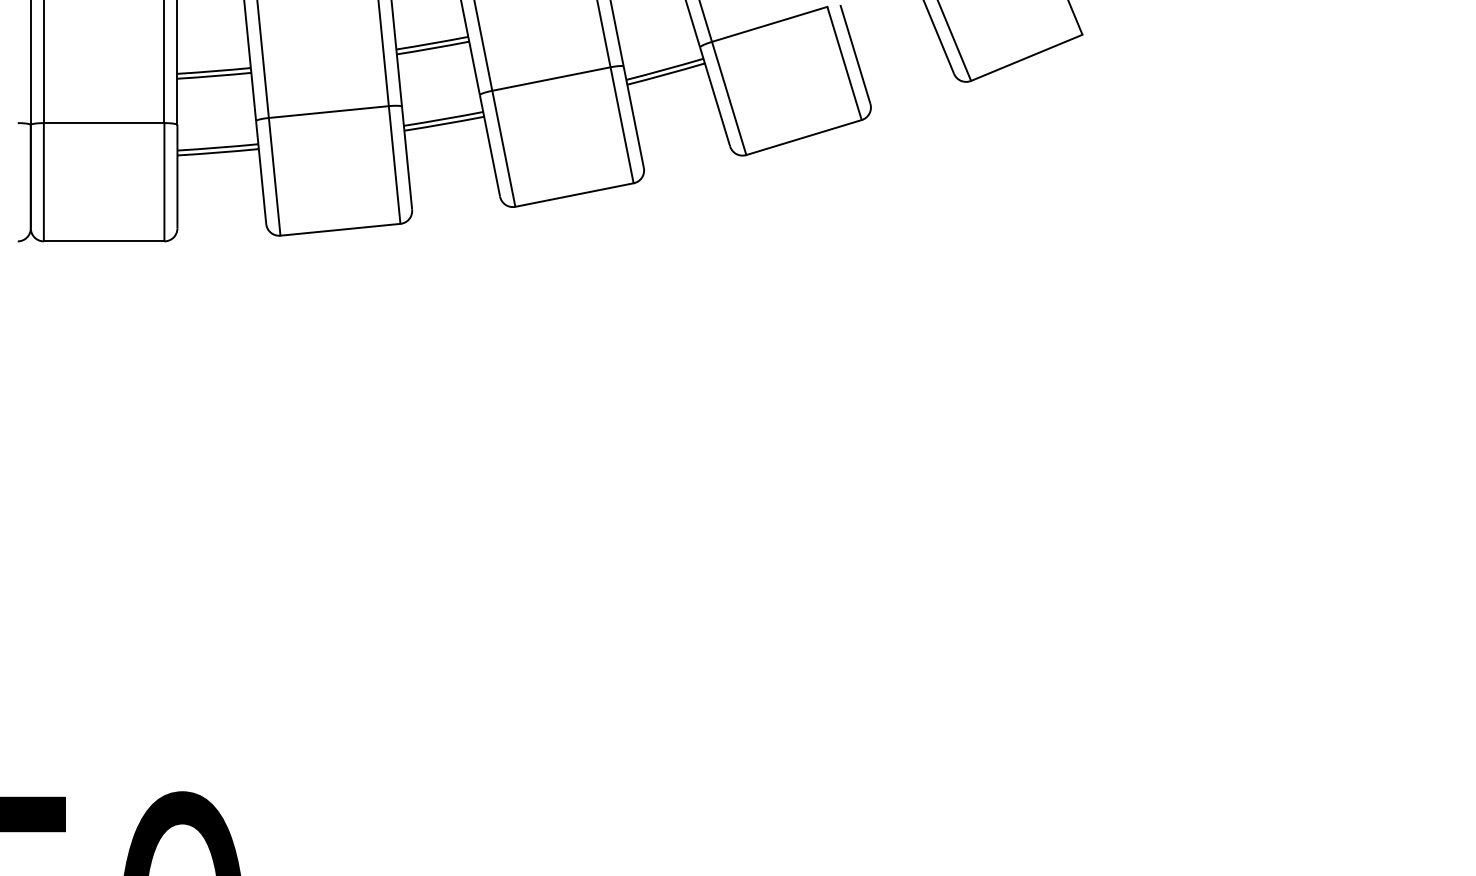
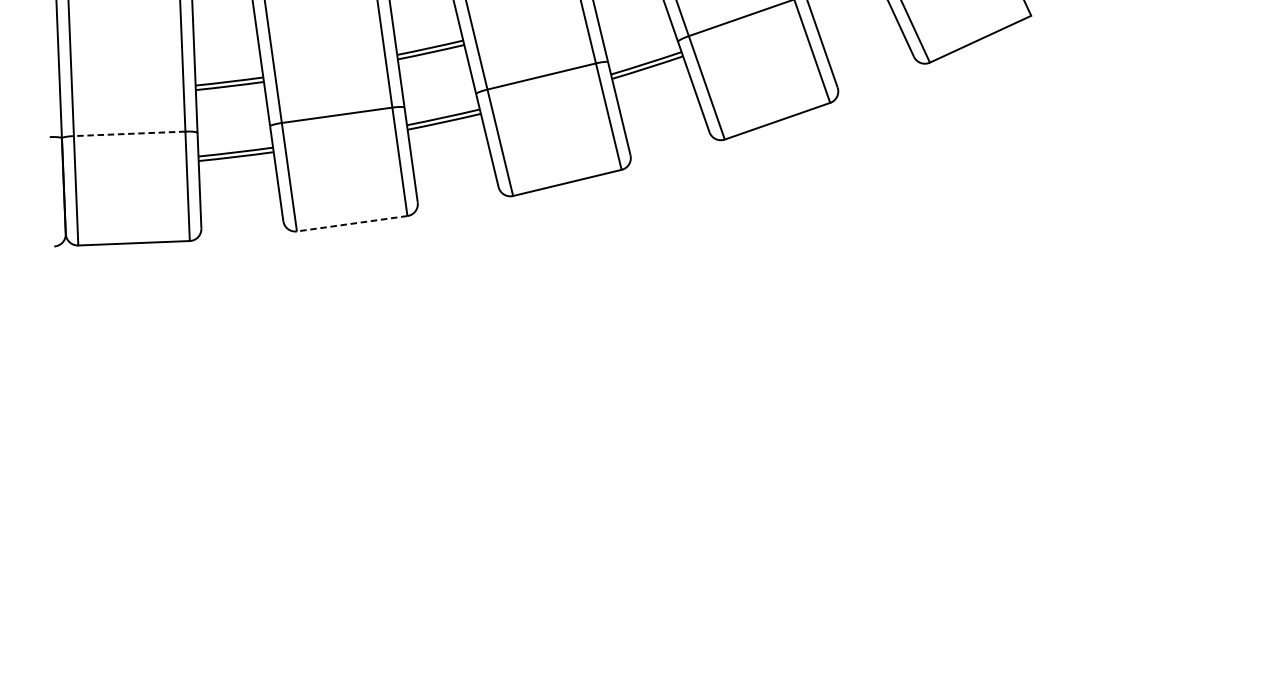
line: (103, 123) -> (129, 134), solid -> dashed
line: (339, 229) -> (351, 223), solid -> dashed

